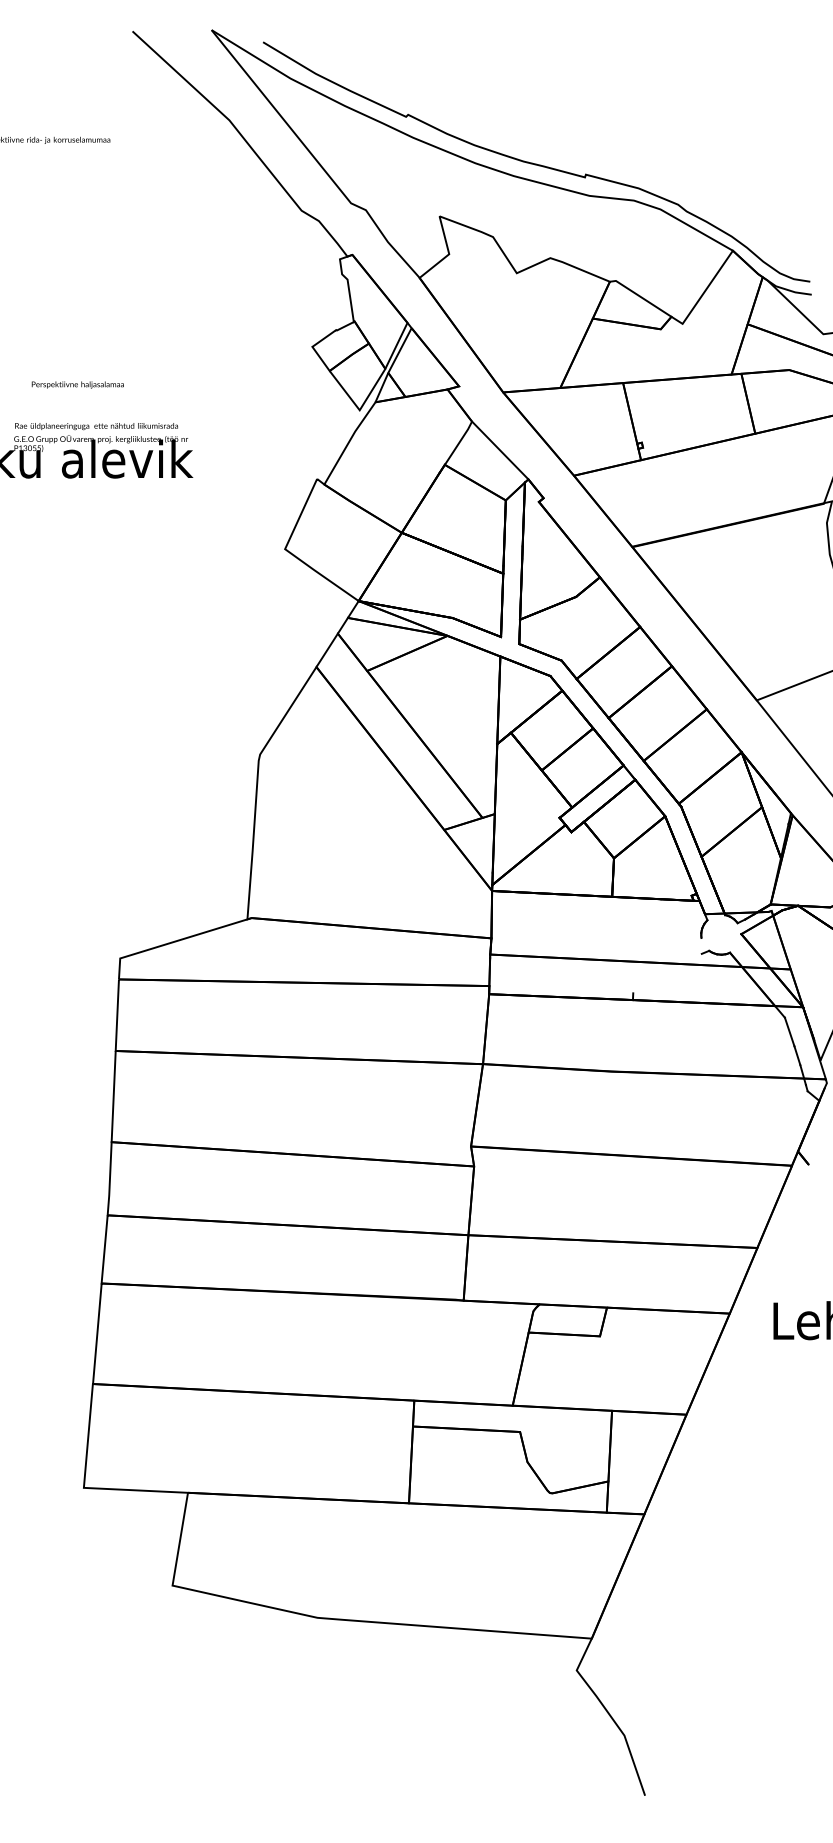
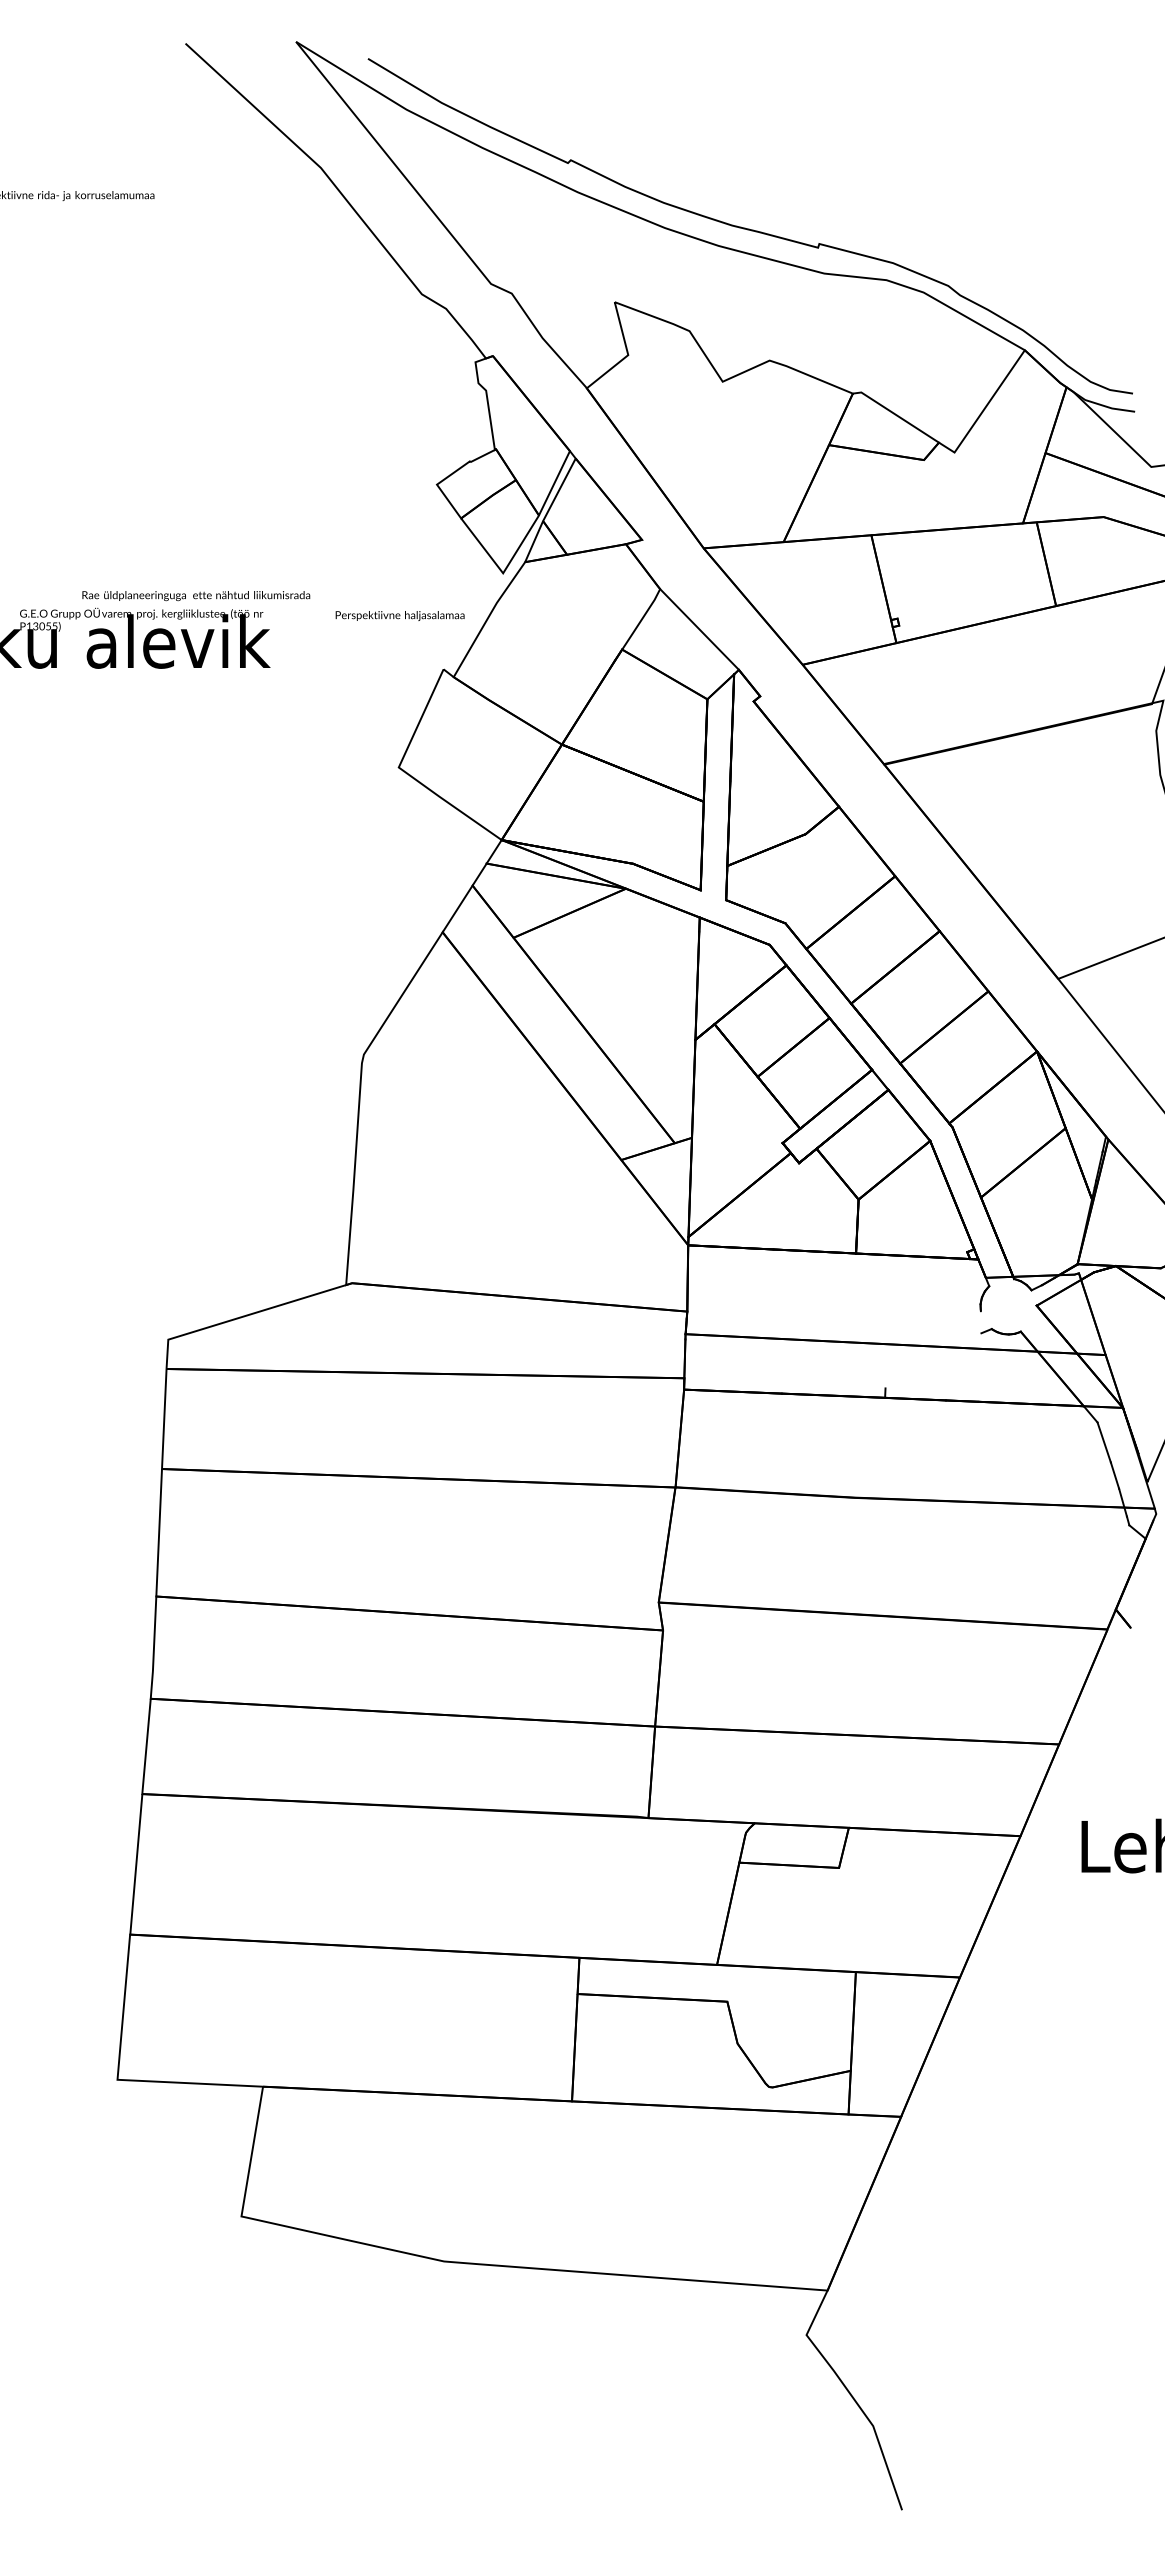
text: (77, 384) -> (399, 615), moved
text: (96, 426) -> (196, 596), moved

